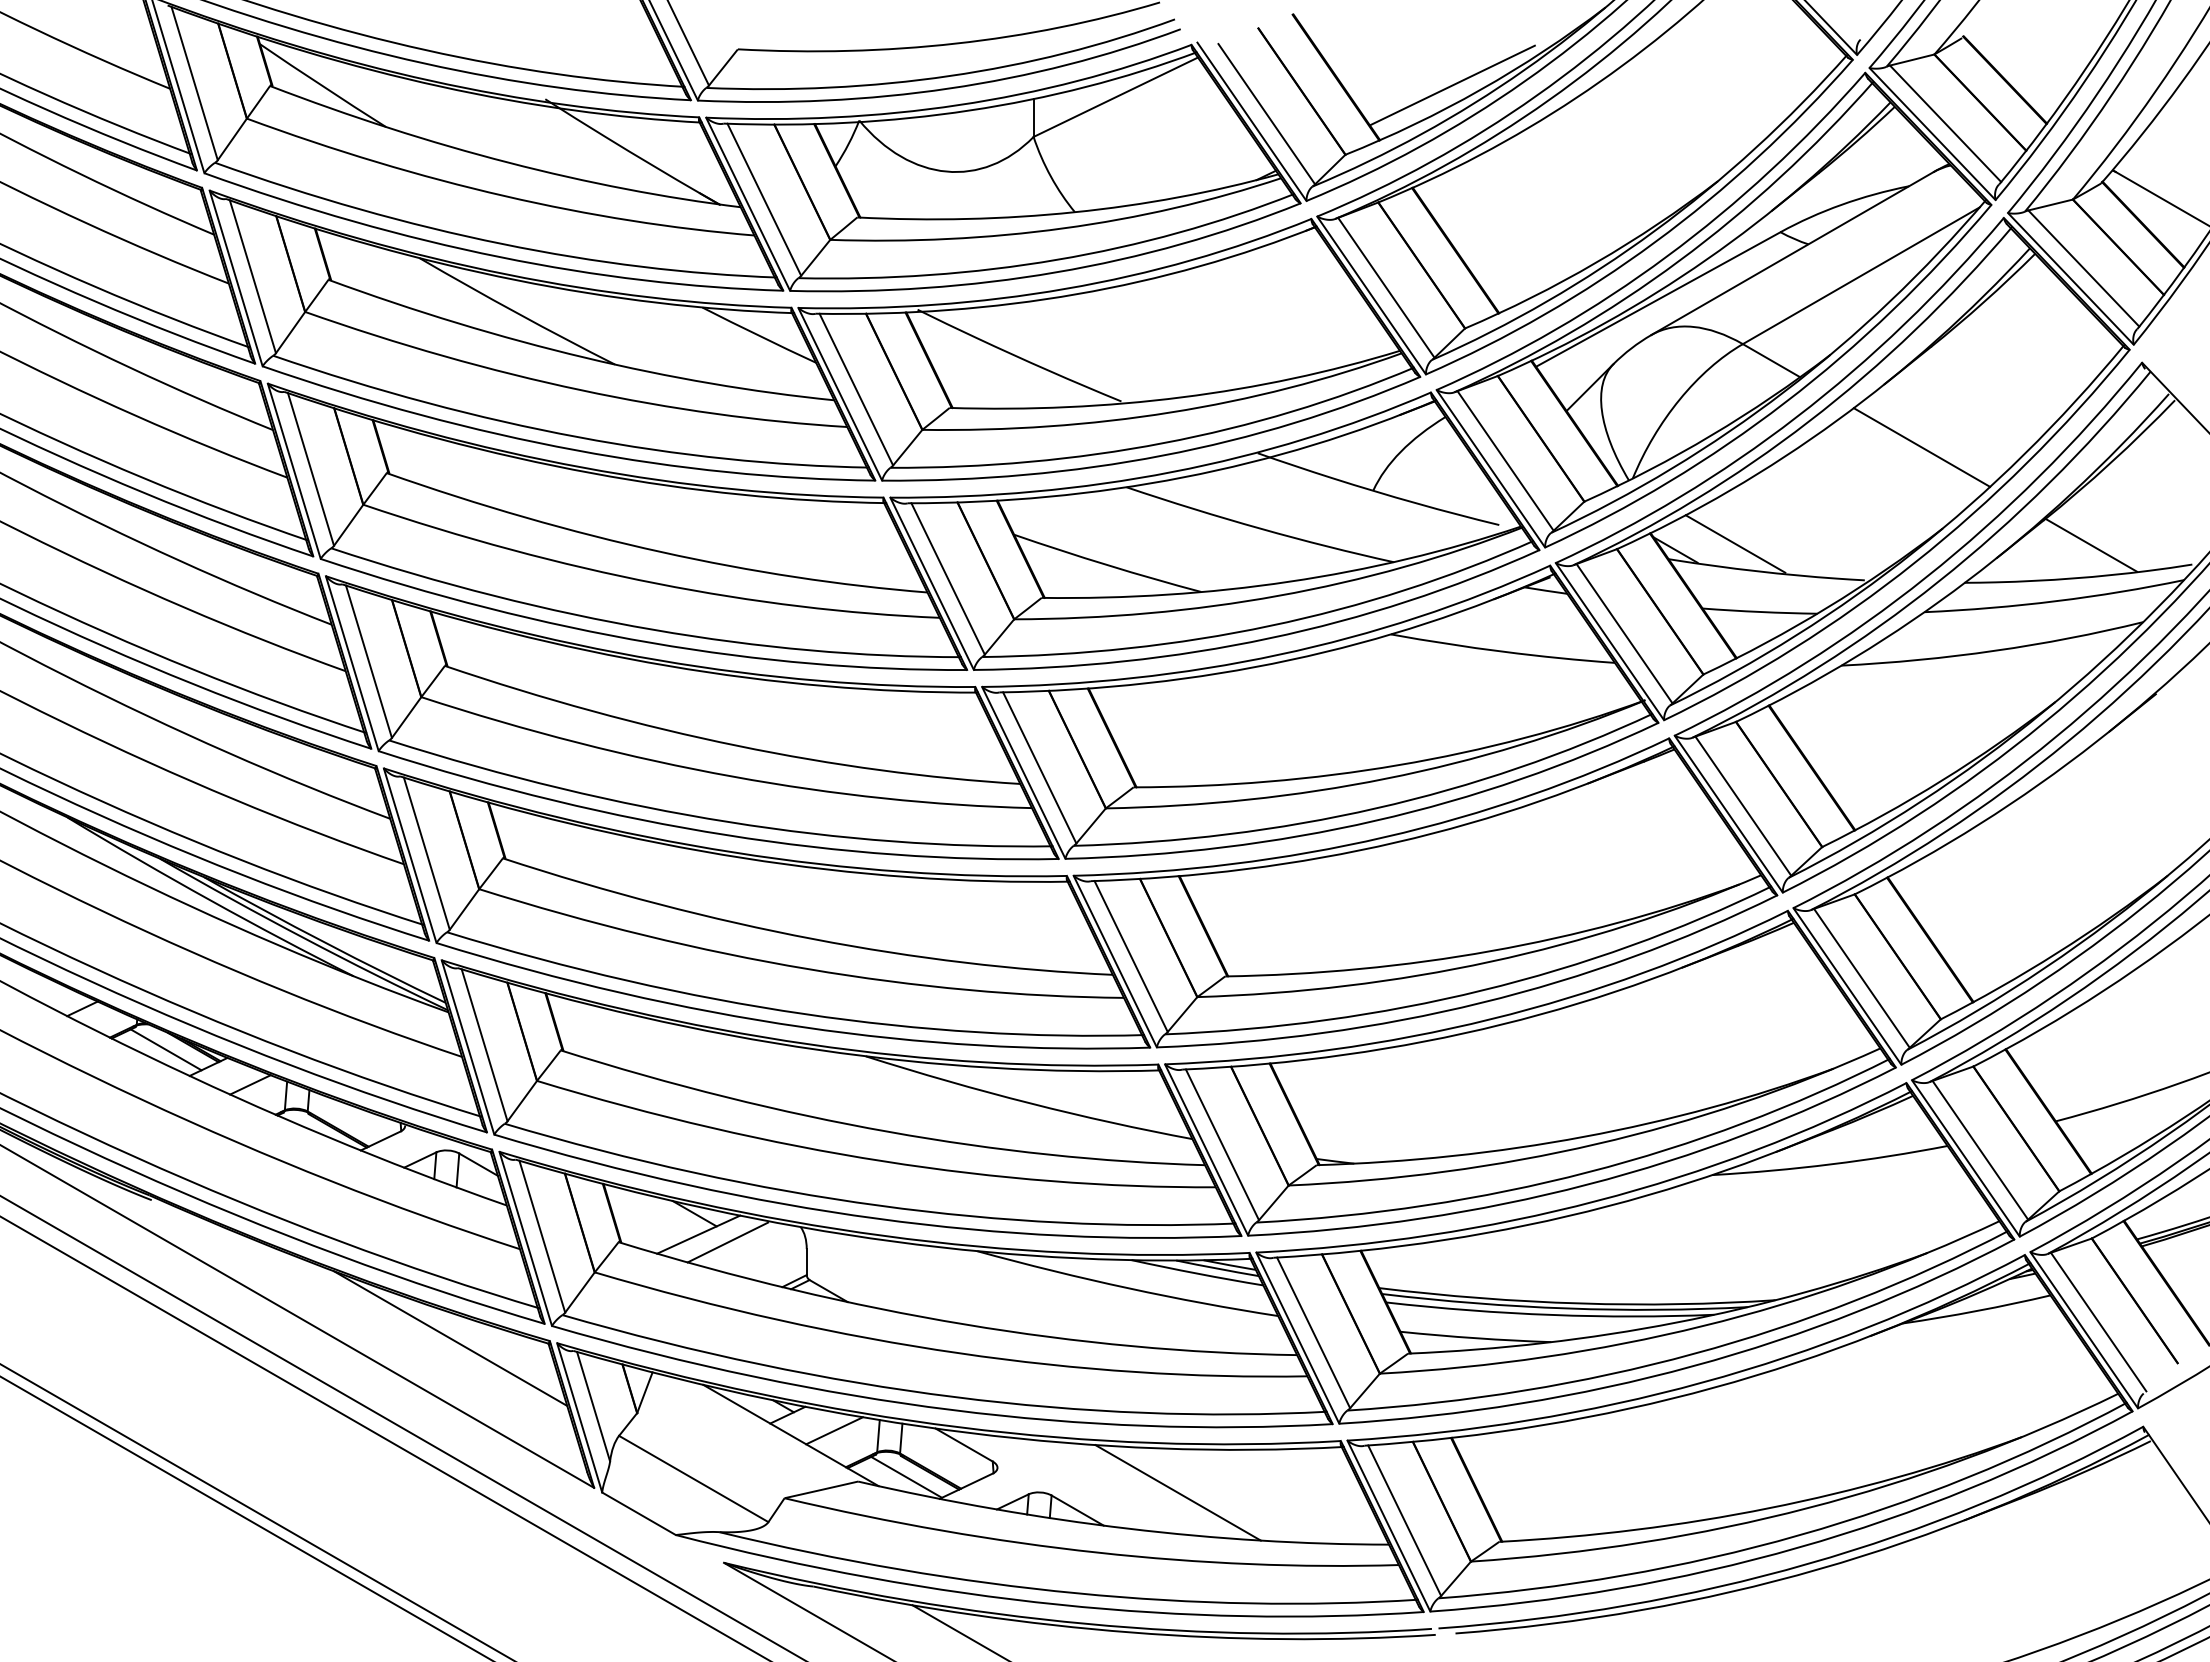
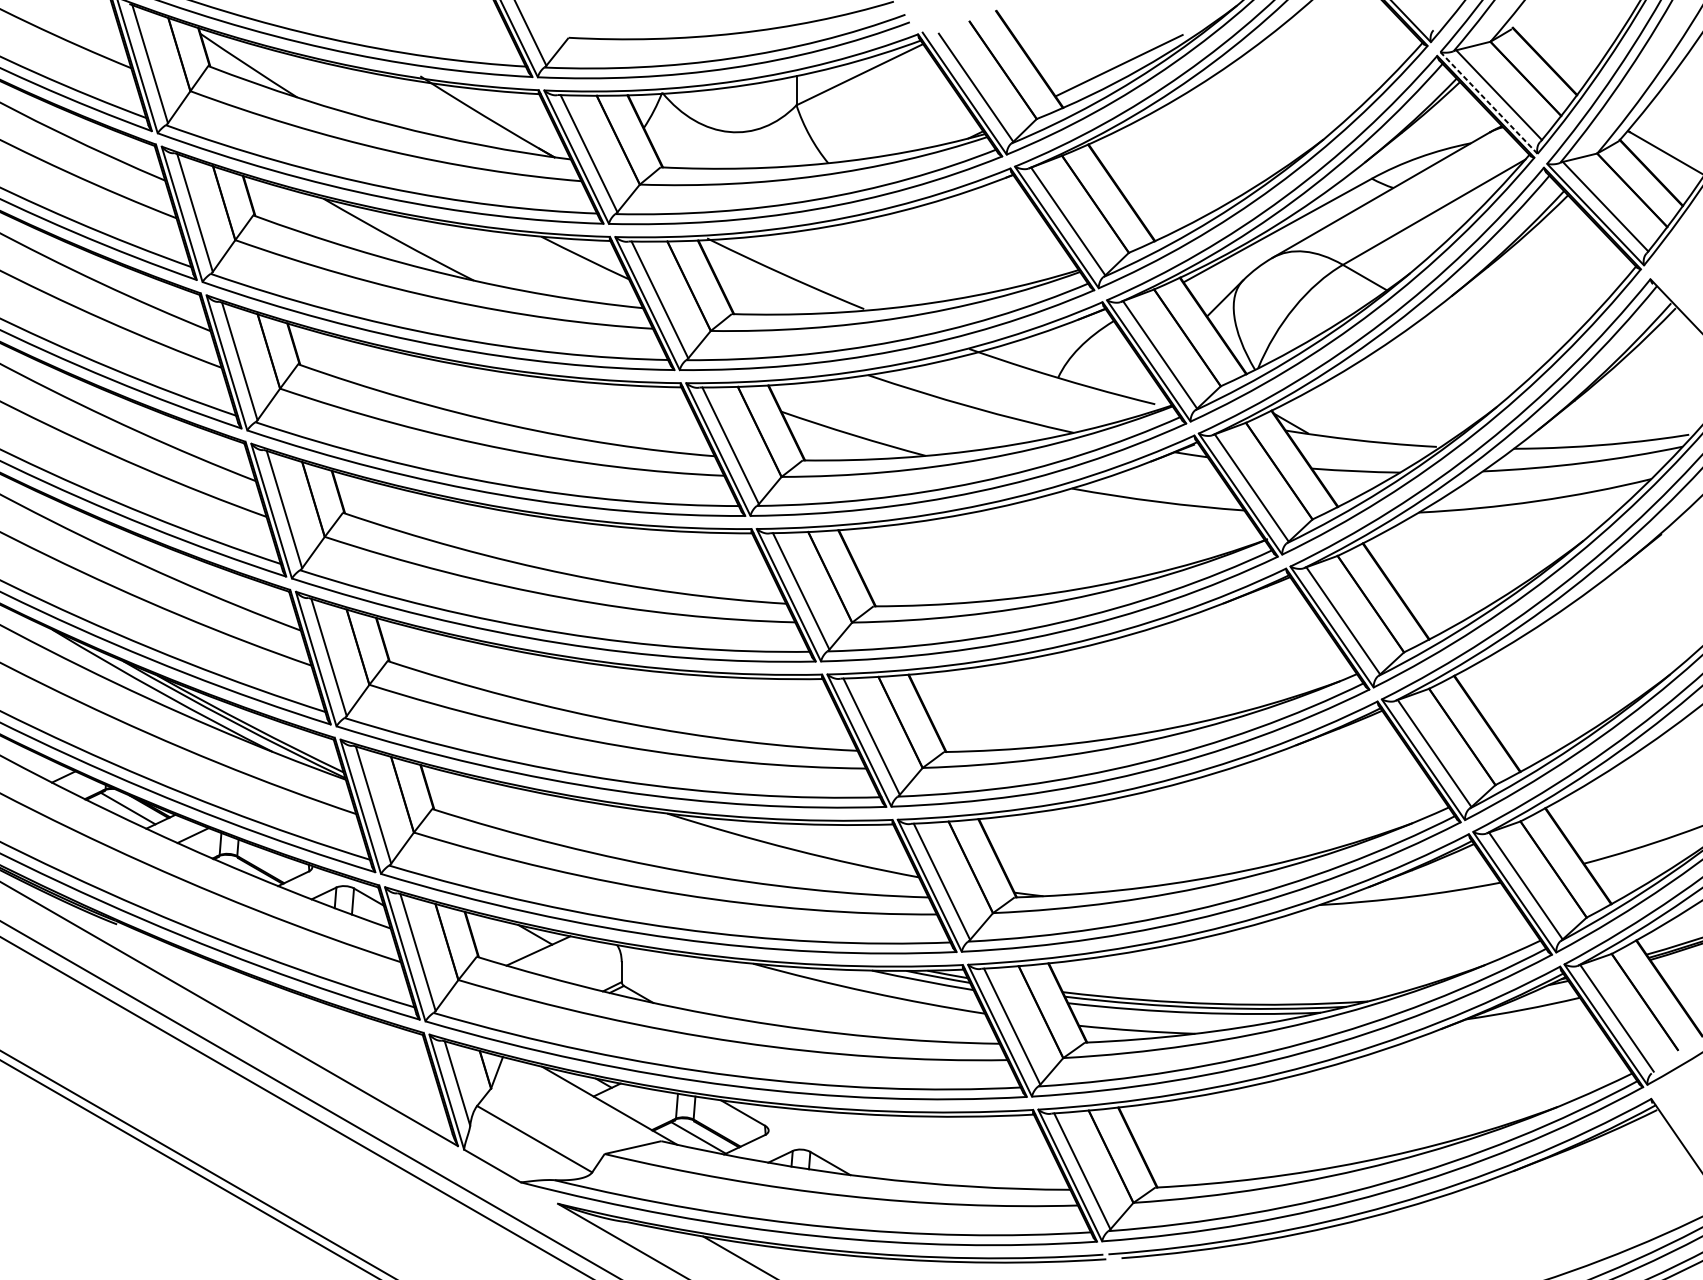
line: (1932, 133) -> (1489, 102), solid -> dashed
line: (1921, 447) -> (1480, 344), removed
line: (1735, 543) -> (1337, 418), removed
line: (2091, 544) -> (1611, 419), removed
line: (727, 1242) -> (560, 957), removed
line: (450, 1338) -> (347, 1030), removed
line: (834, 1430) -> (643, 1101), removed
line: (1177, 1492) -> (907, 1149), removed

